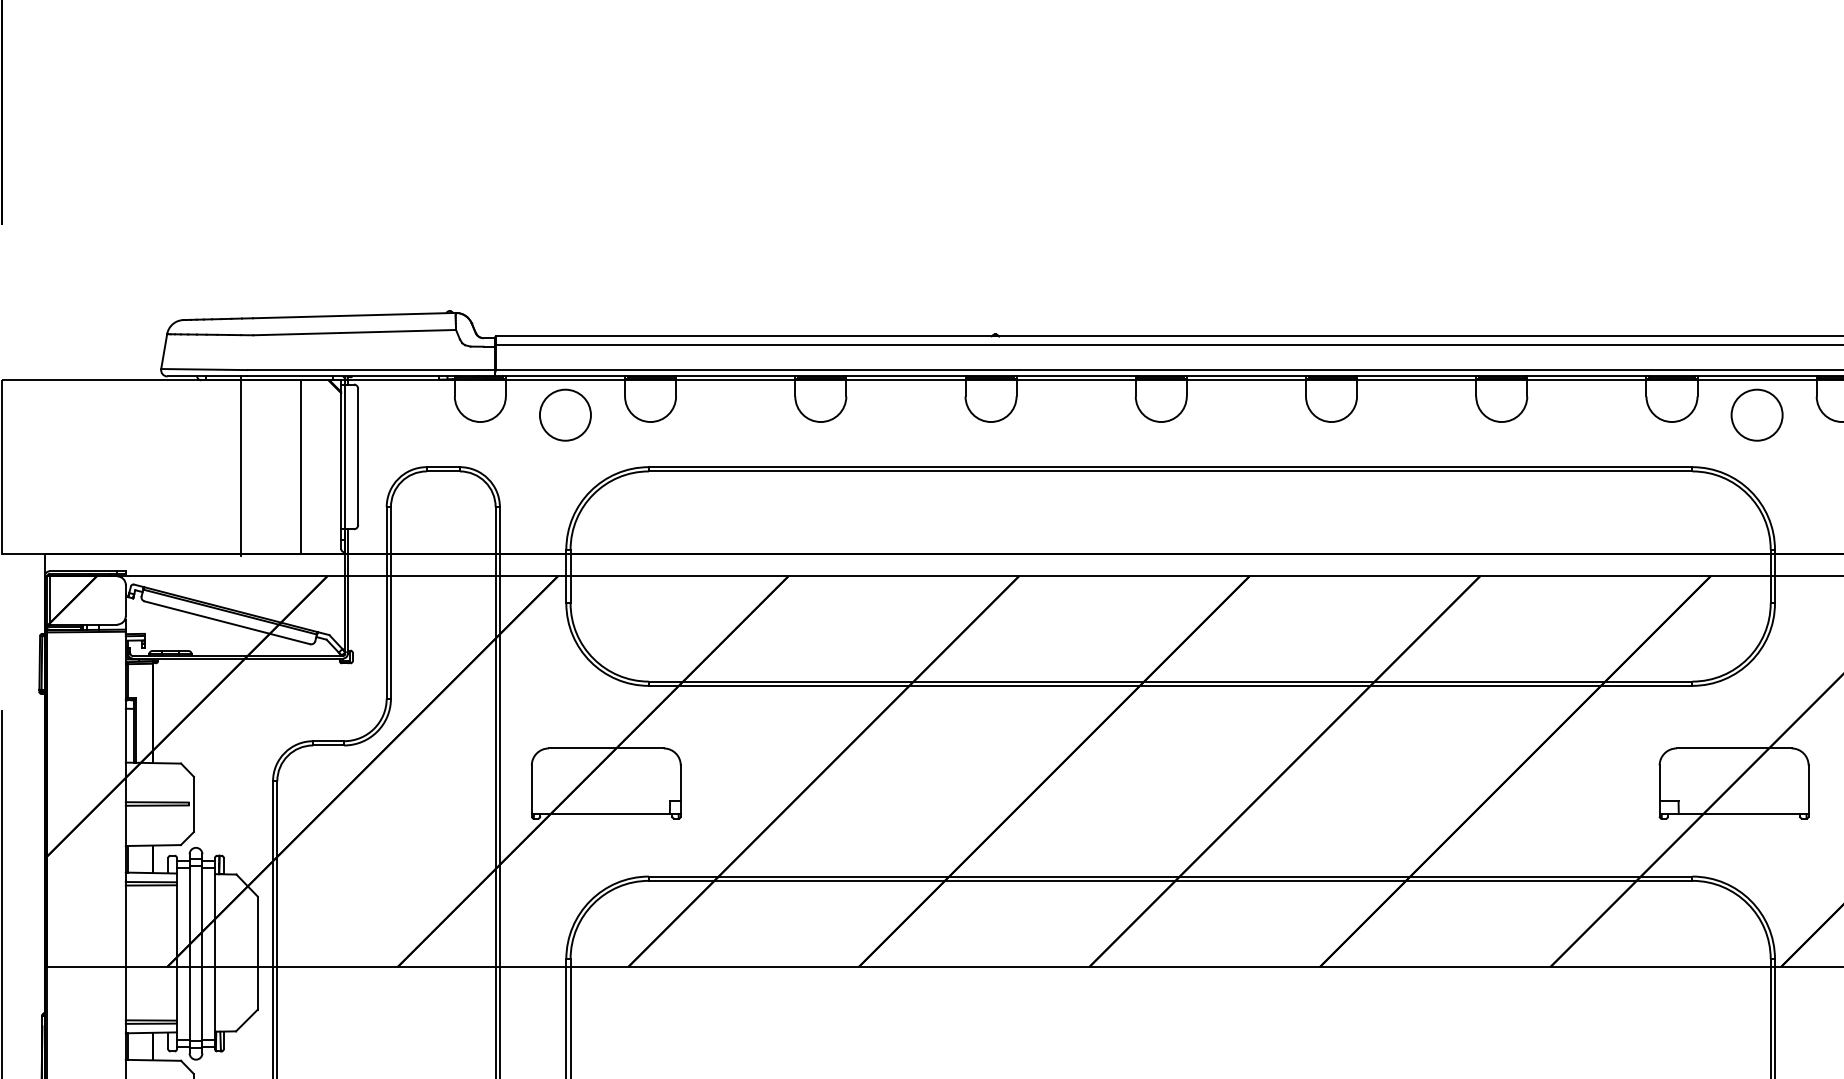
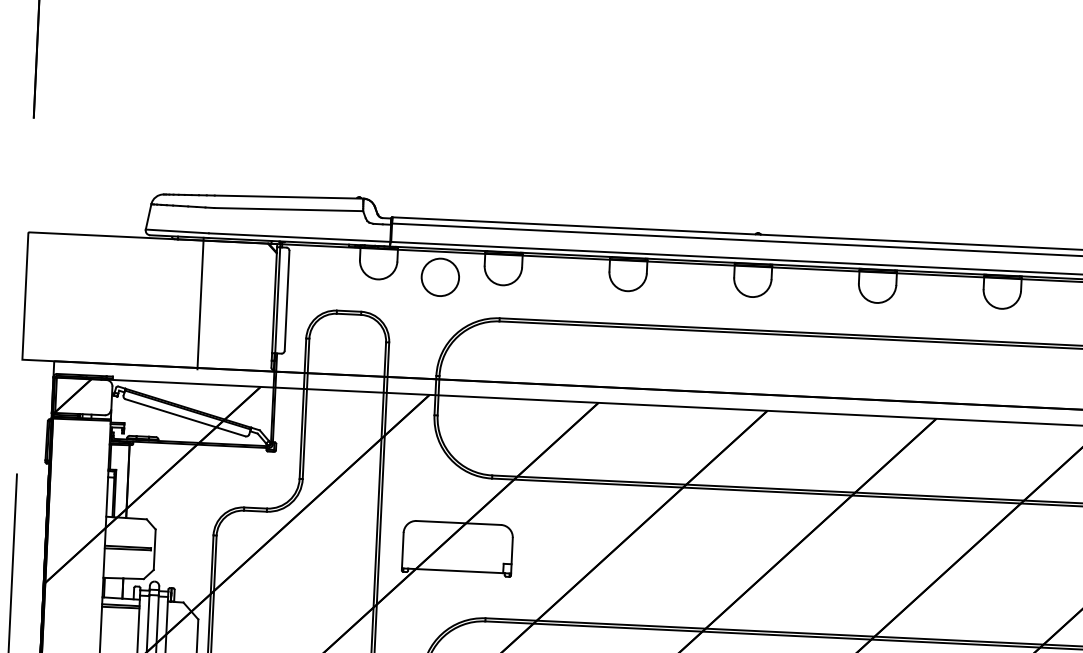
line: (301, 467) -> (245, 306), removed

